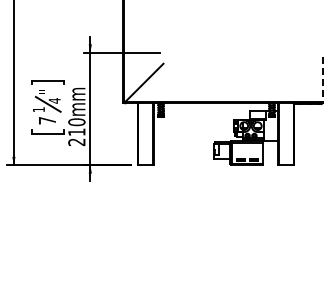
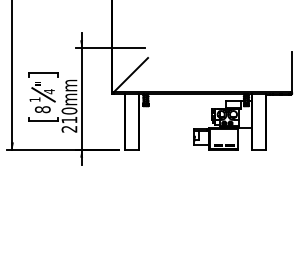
line: (322, 79) -> (292, 72), dashed -> solid
text: (47, 120) -> (42, 109), 7 -> 8

